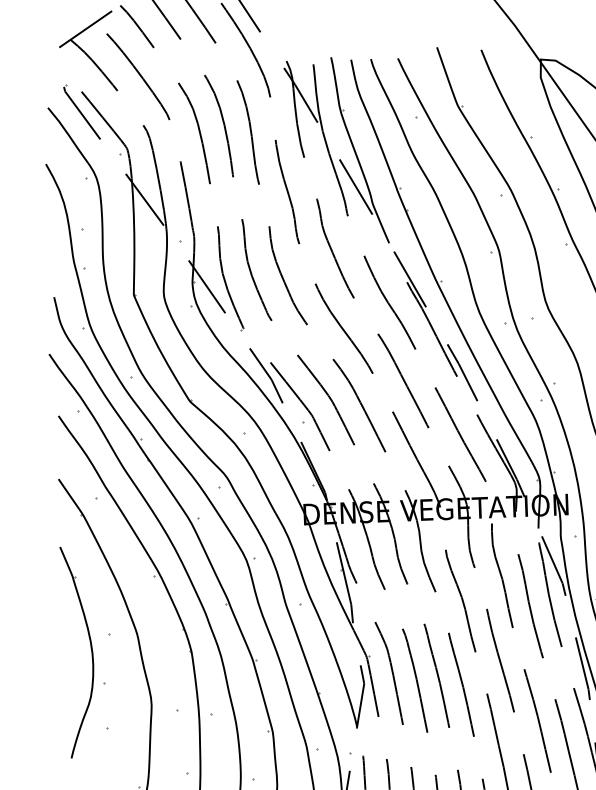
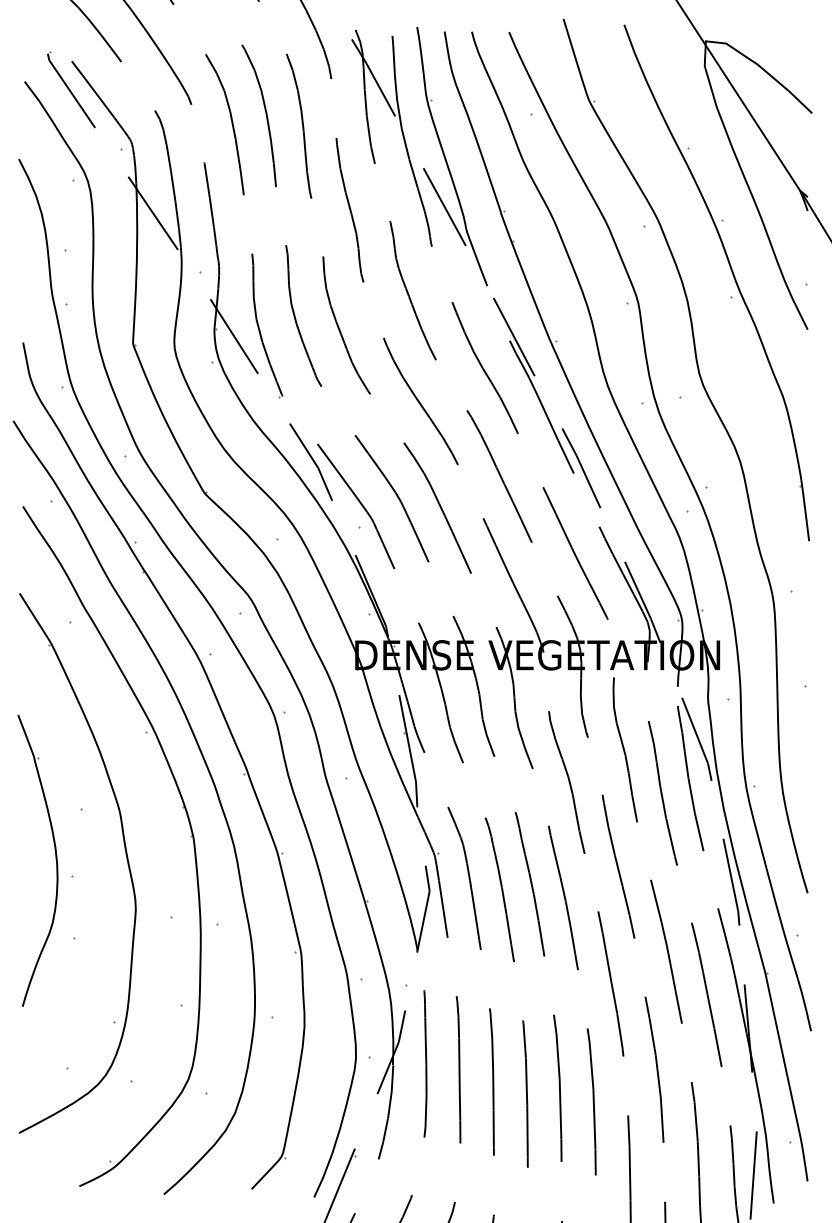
part: (91, 651) -> (55, 860), moved

